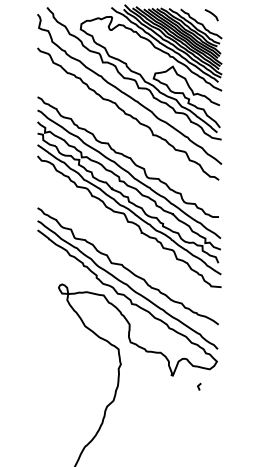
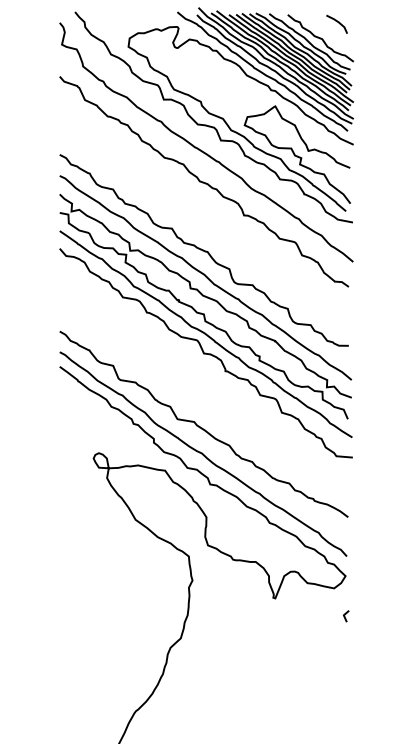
line: (199, 386) -> (346, 615), moved

